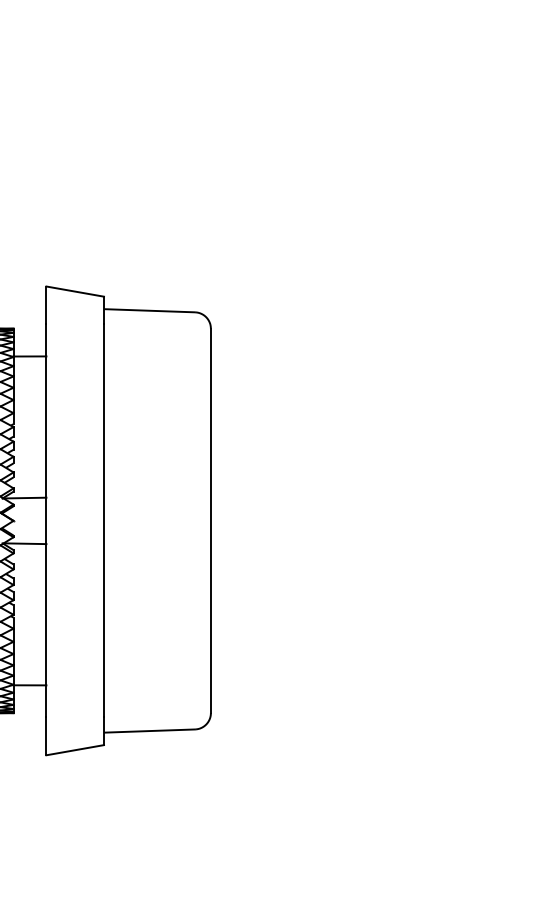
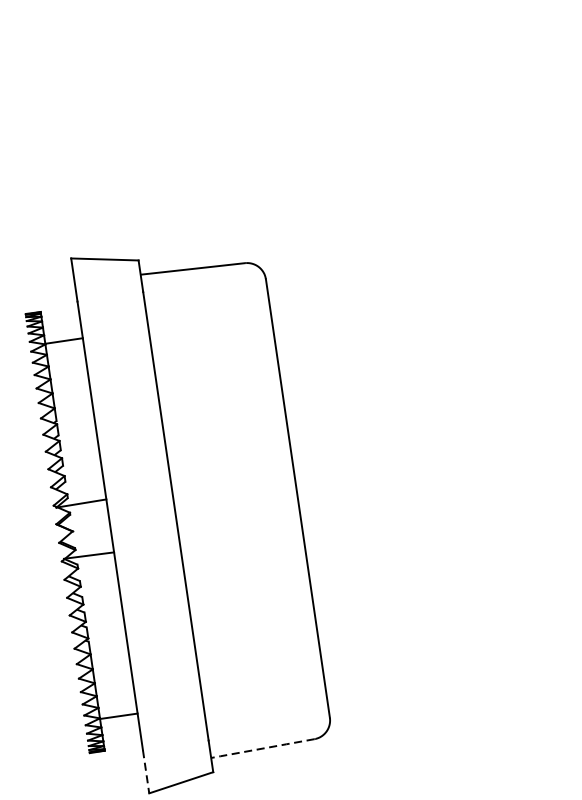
line: (149, 731) -> (262, 749), solid -> dashed
line: (46, 736) -> (146, 771), solid -> dashed

